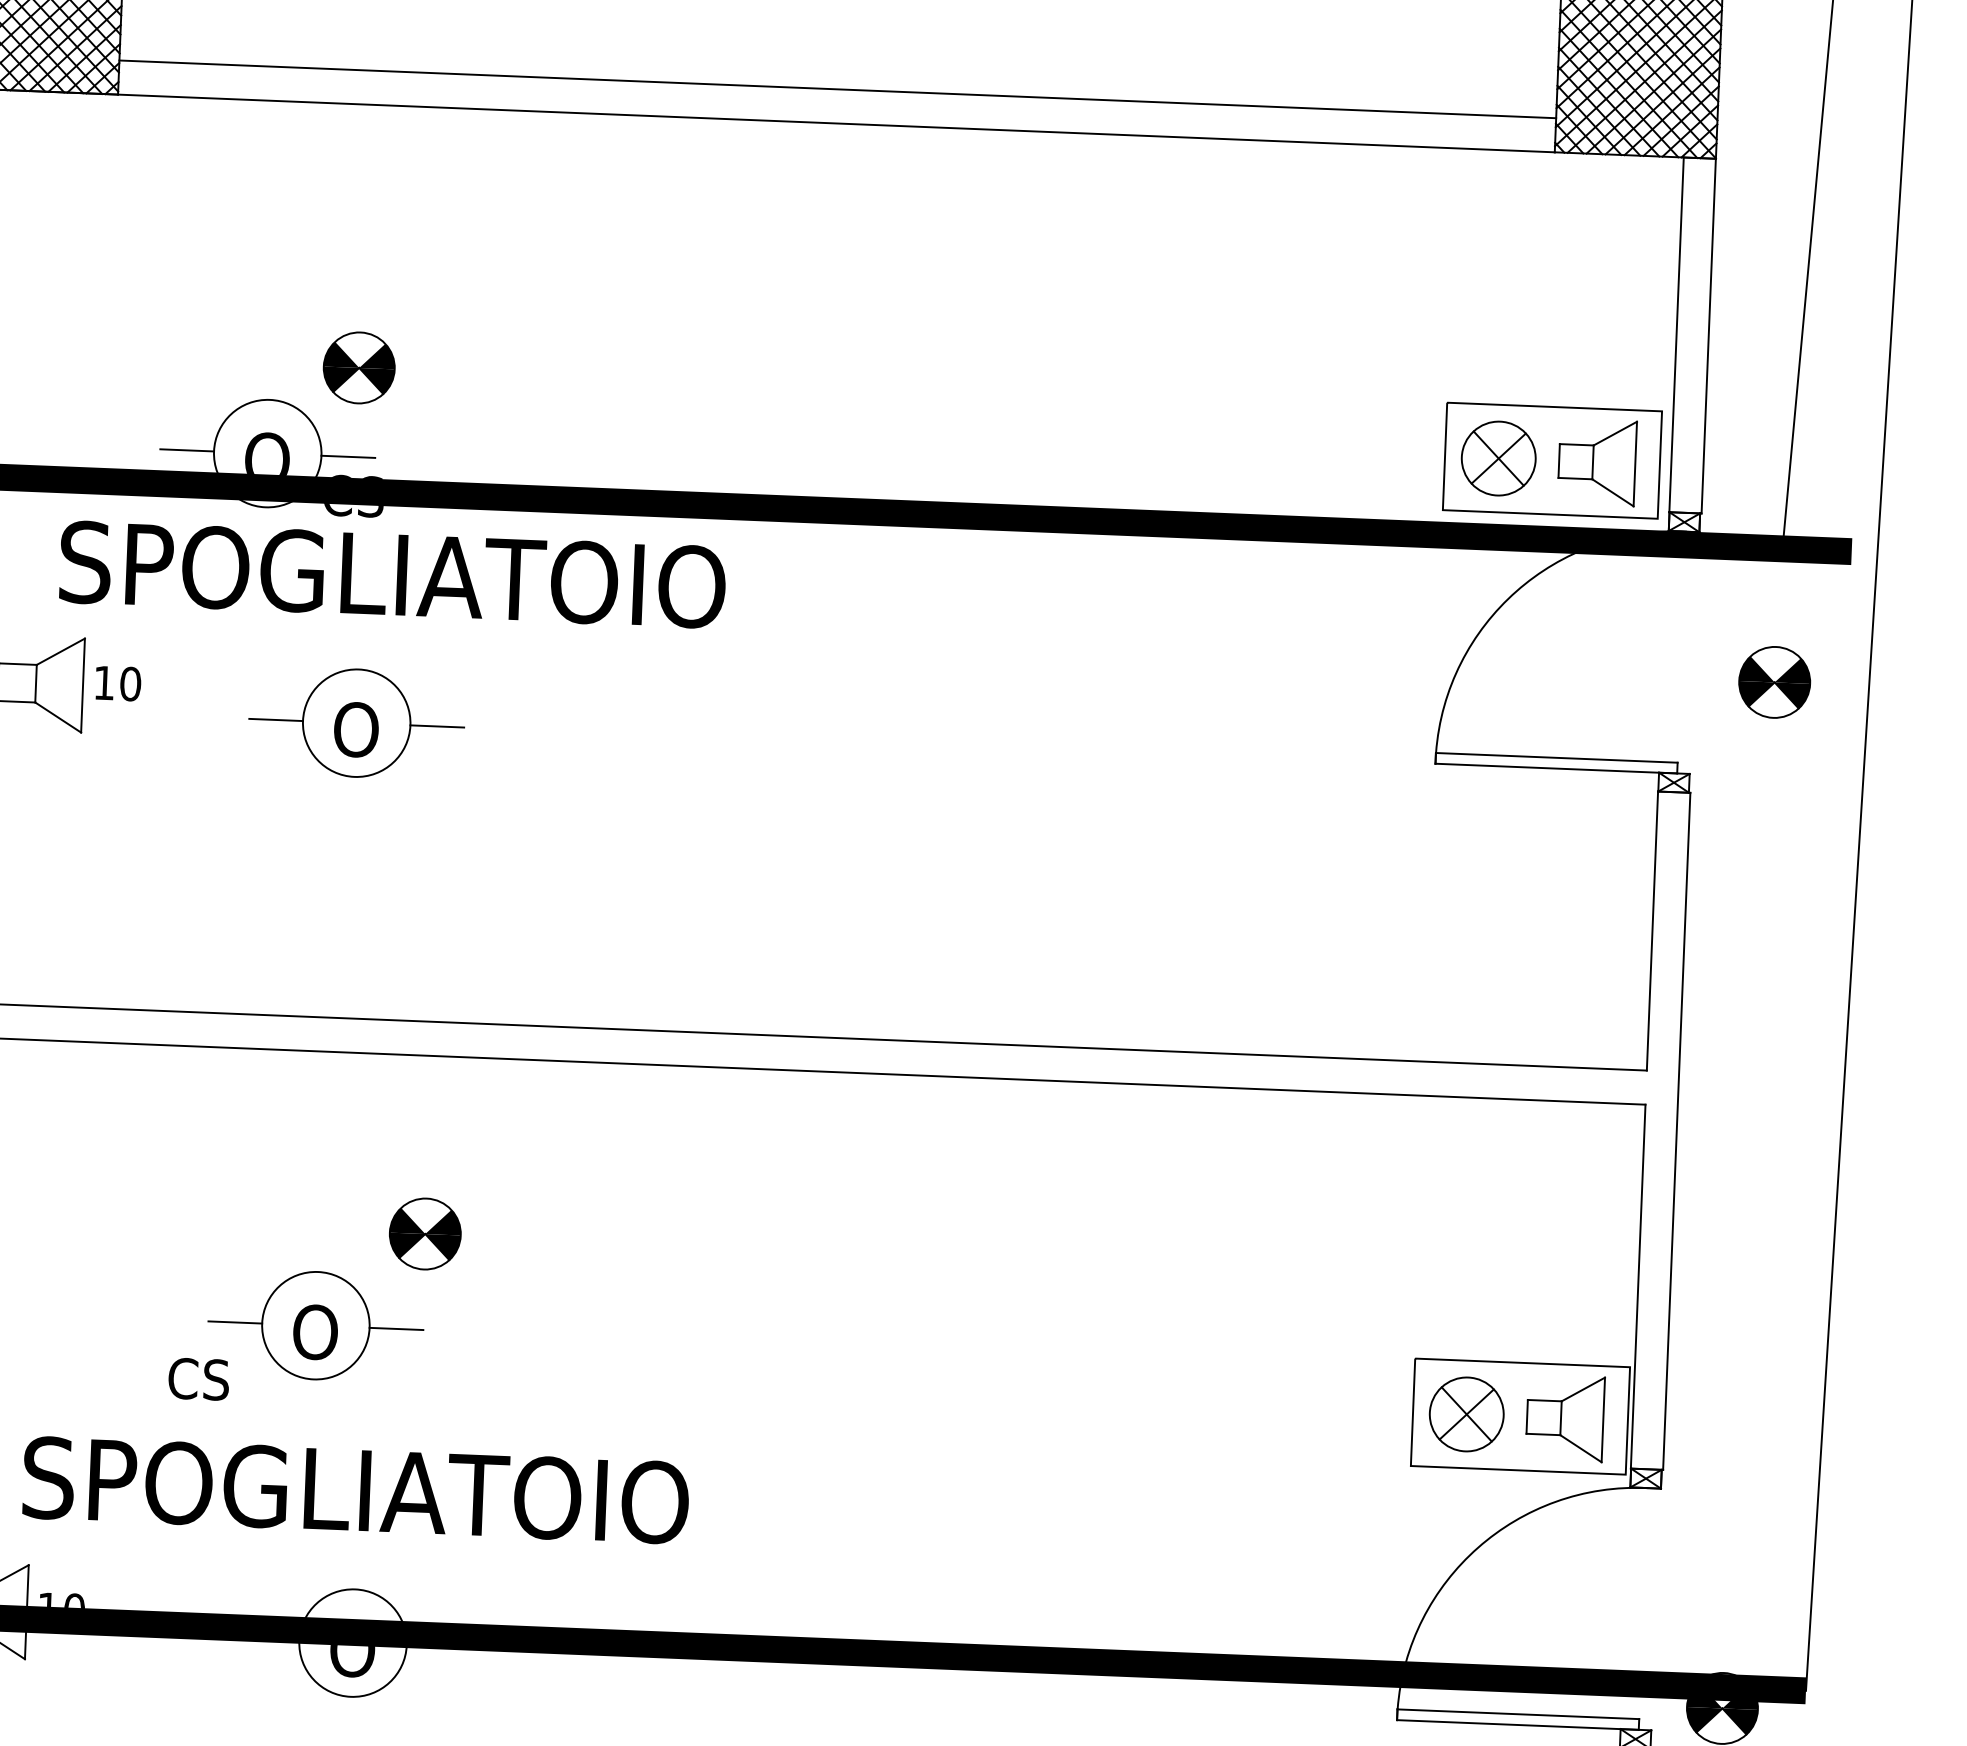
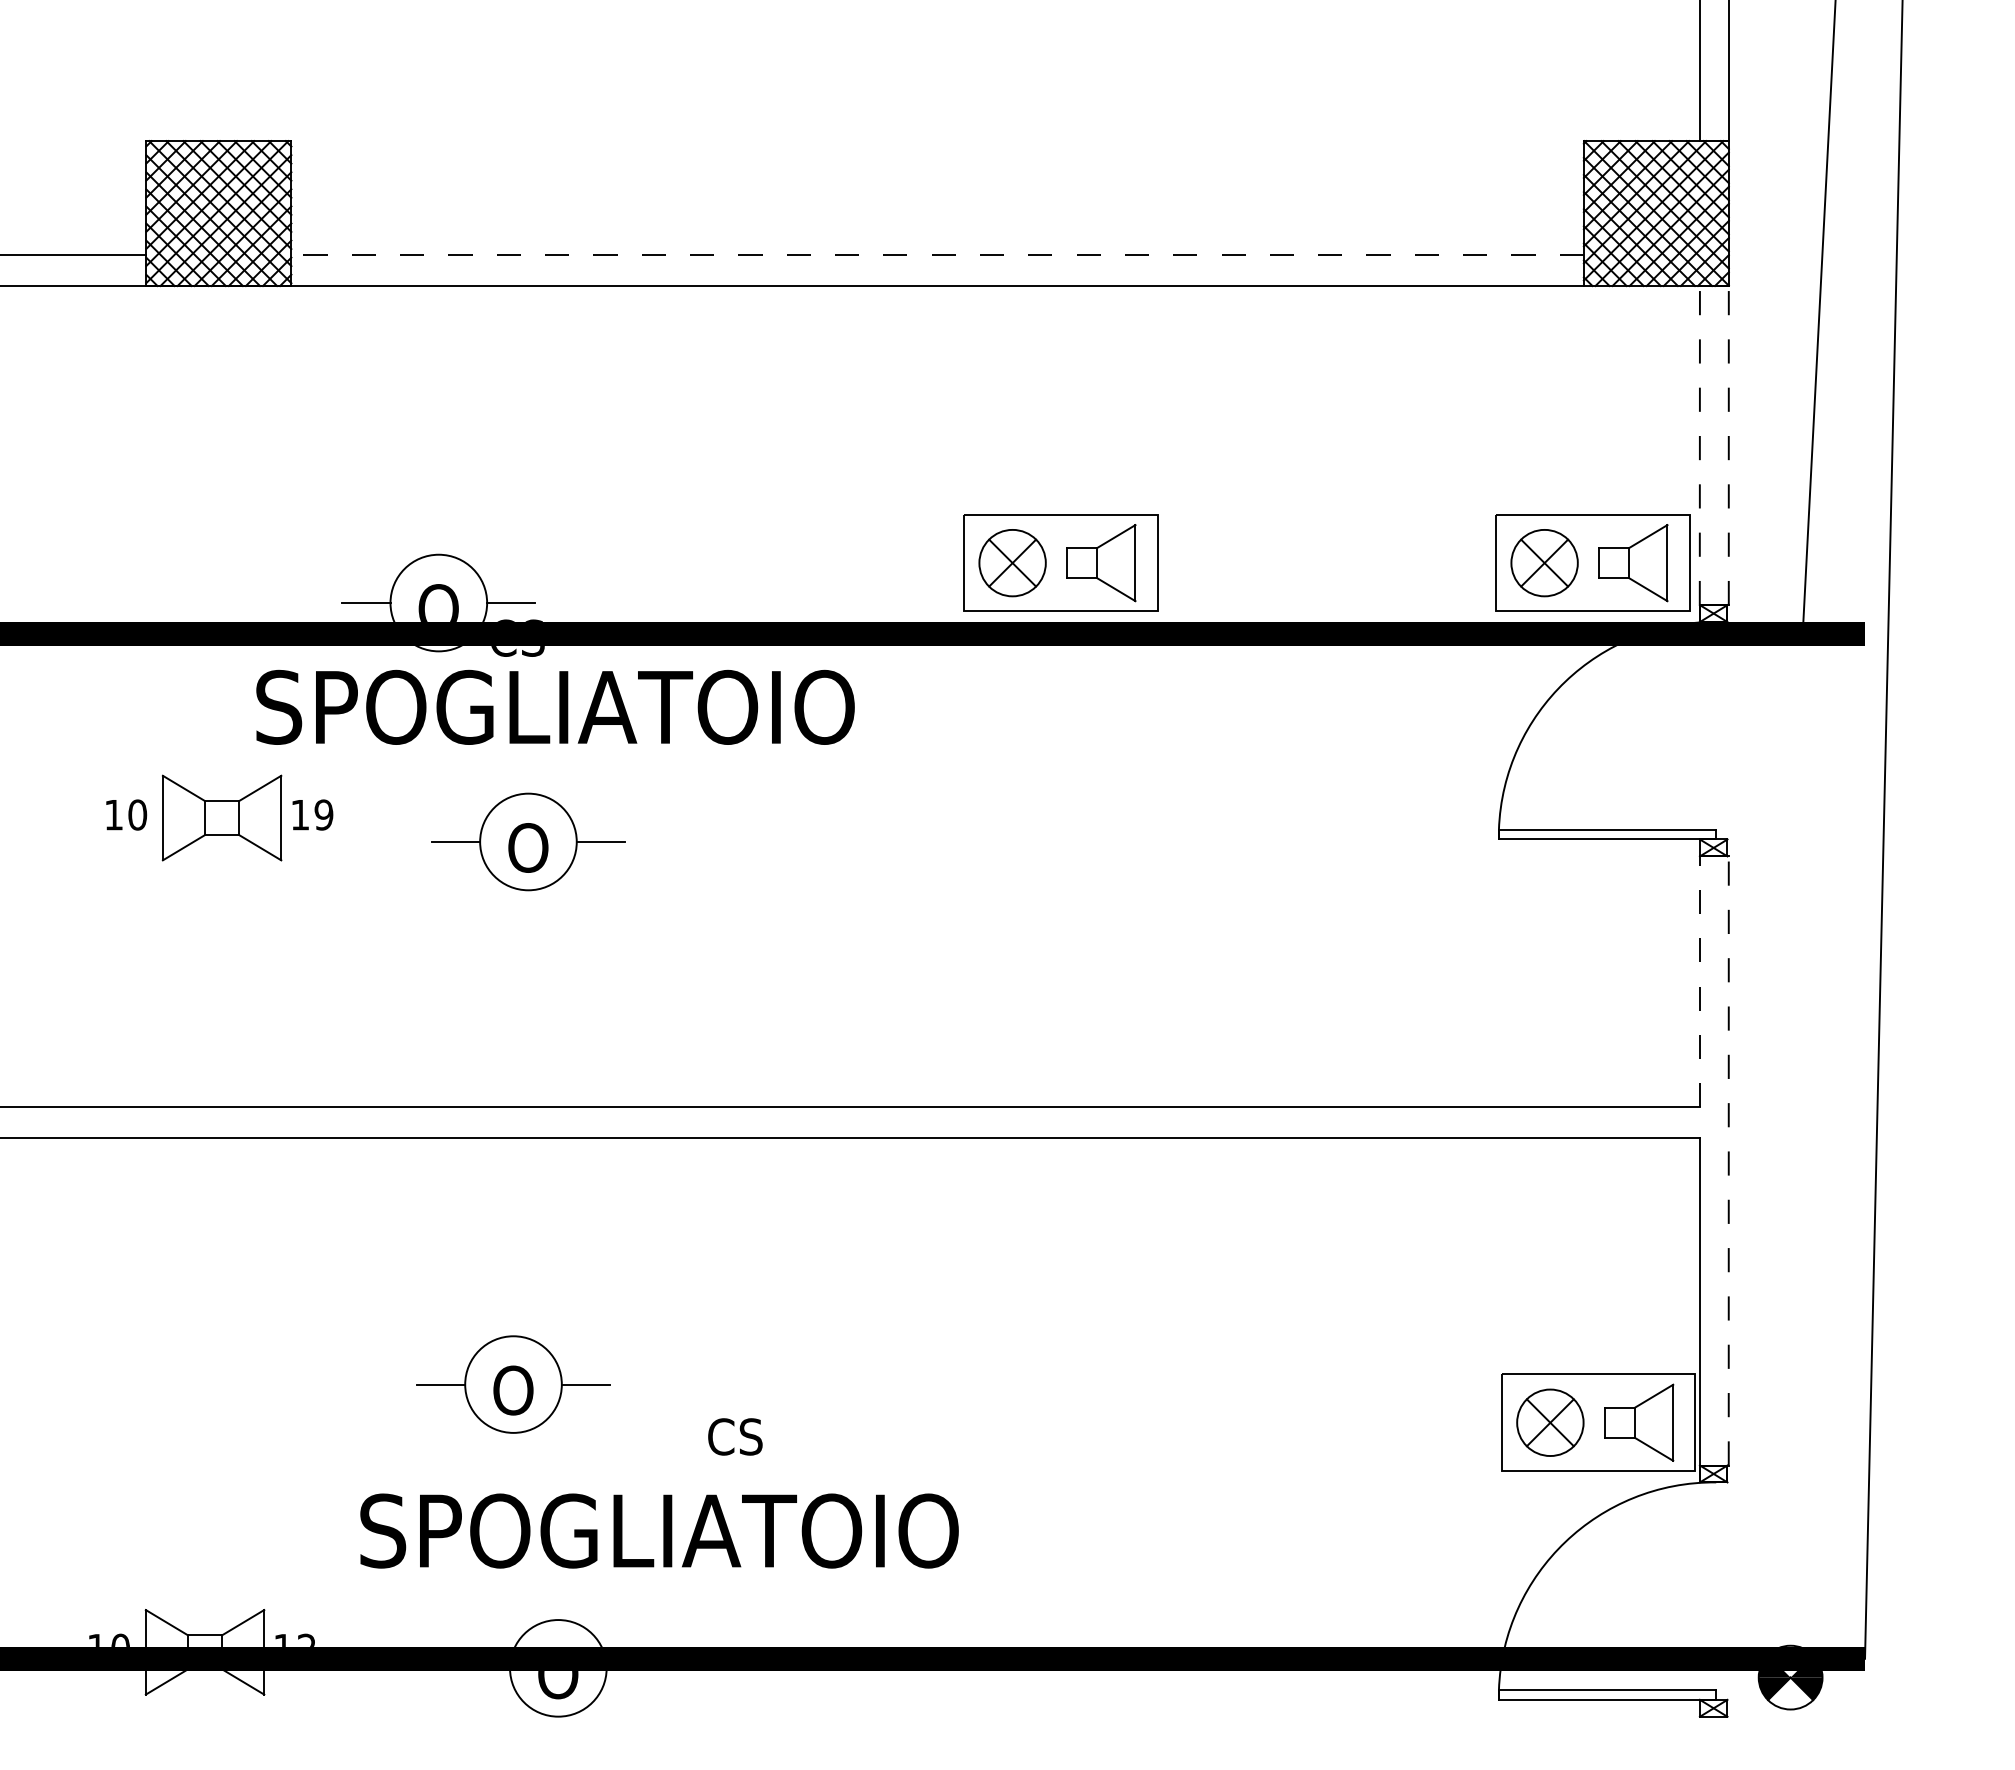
line: (837, 89) -> (937, 255), solid -> dashed
line: (1676, 334) -> (1699, 445), solid -> dashed
line: (1708, 336) -> (1728, 445), solid -> dashed
part: (358, 367) -> (517, 522), removed
part: (960, 436) -> (1060, 562), added
part: (1774, 681) -> (1800, 753), removed
text: (130, 683) -> (323, 814), 10 -> 19
line: (1652, 930) -> (1699, 981), solid -> dashed
line: (1676, 1130) -> (1728, 1160), solid -> dashed
part: (425, 1234) -> (608, 1298), removed
text: (199, 1378) -> (735, 1436), moved
text: (356, 1489) -> (659, 1530), moved
text: (74, 1599) -> (306, 1639), 10 -> 12

